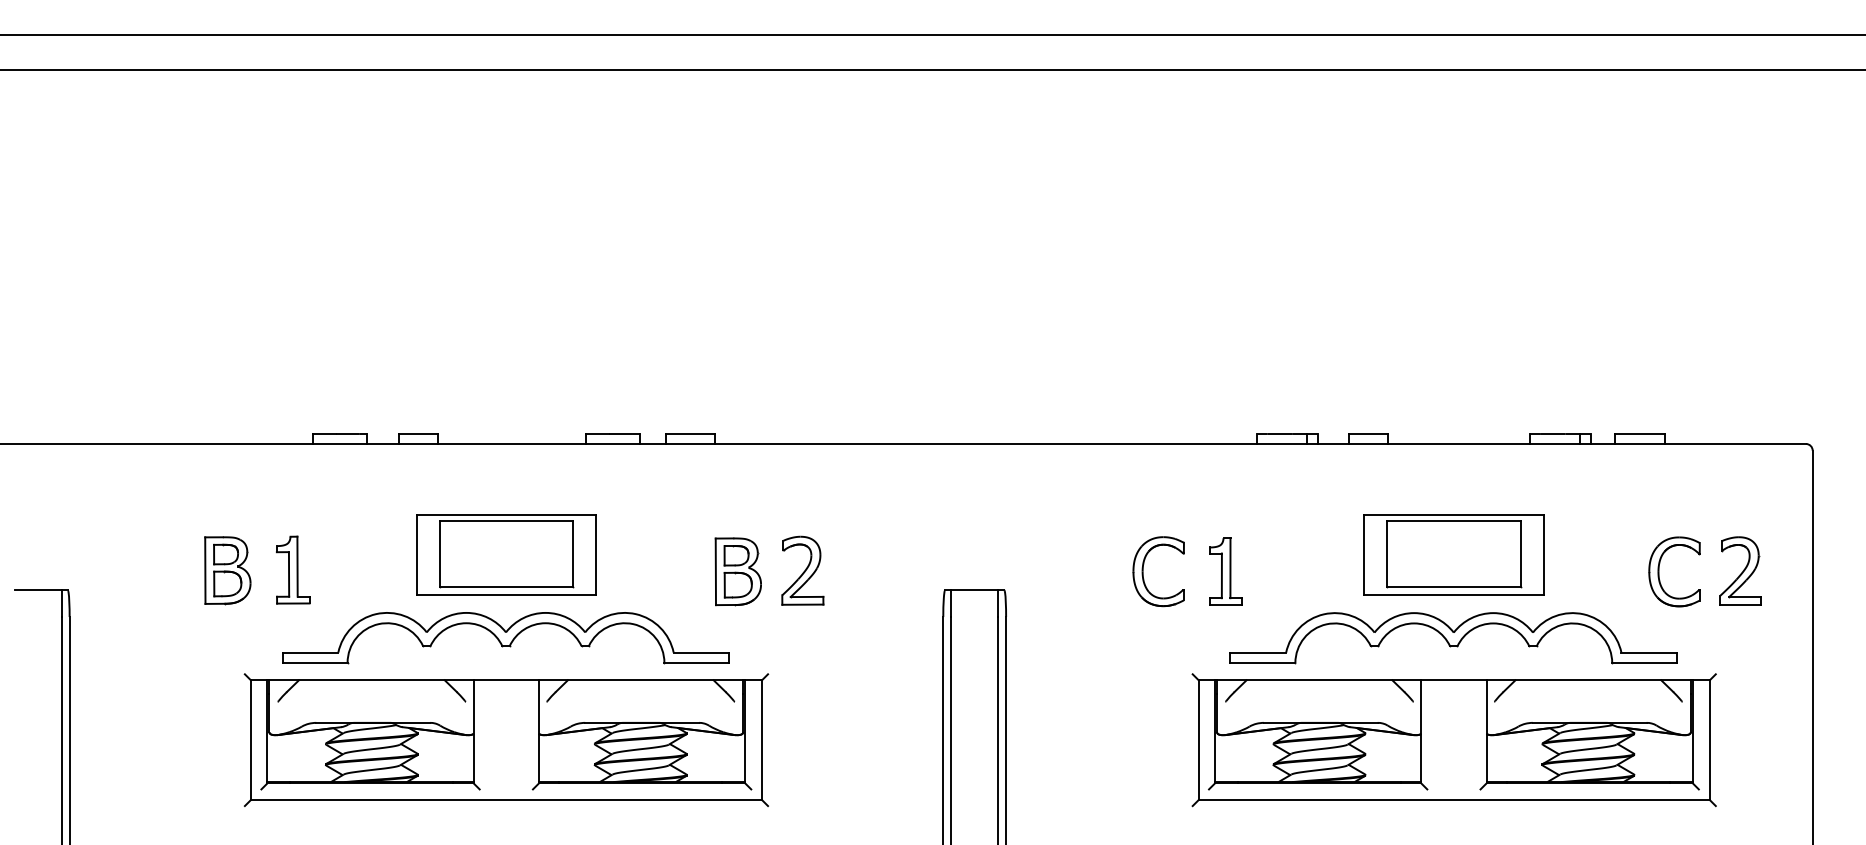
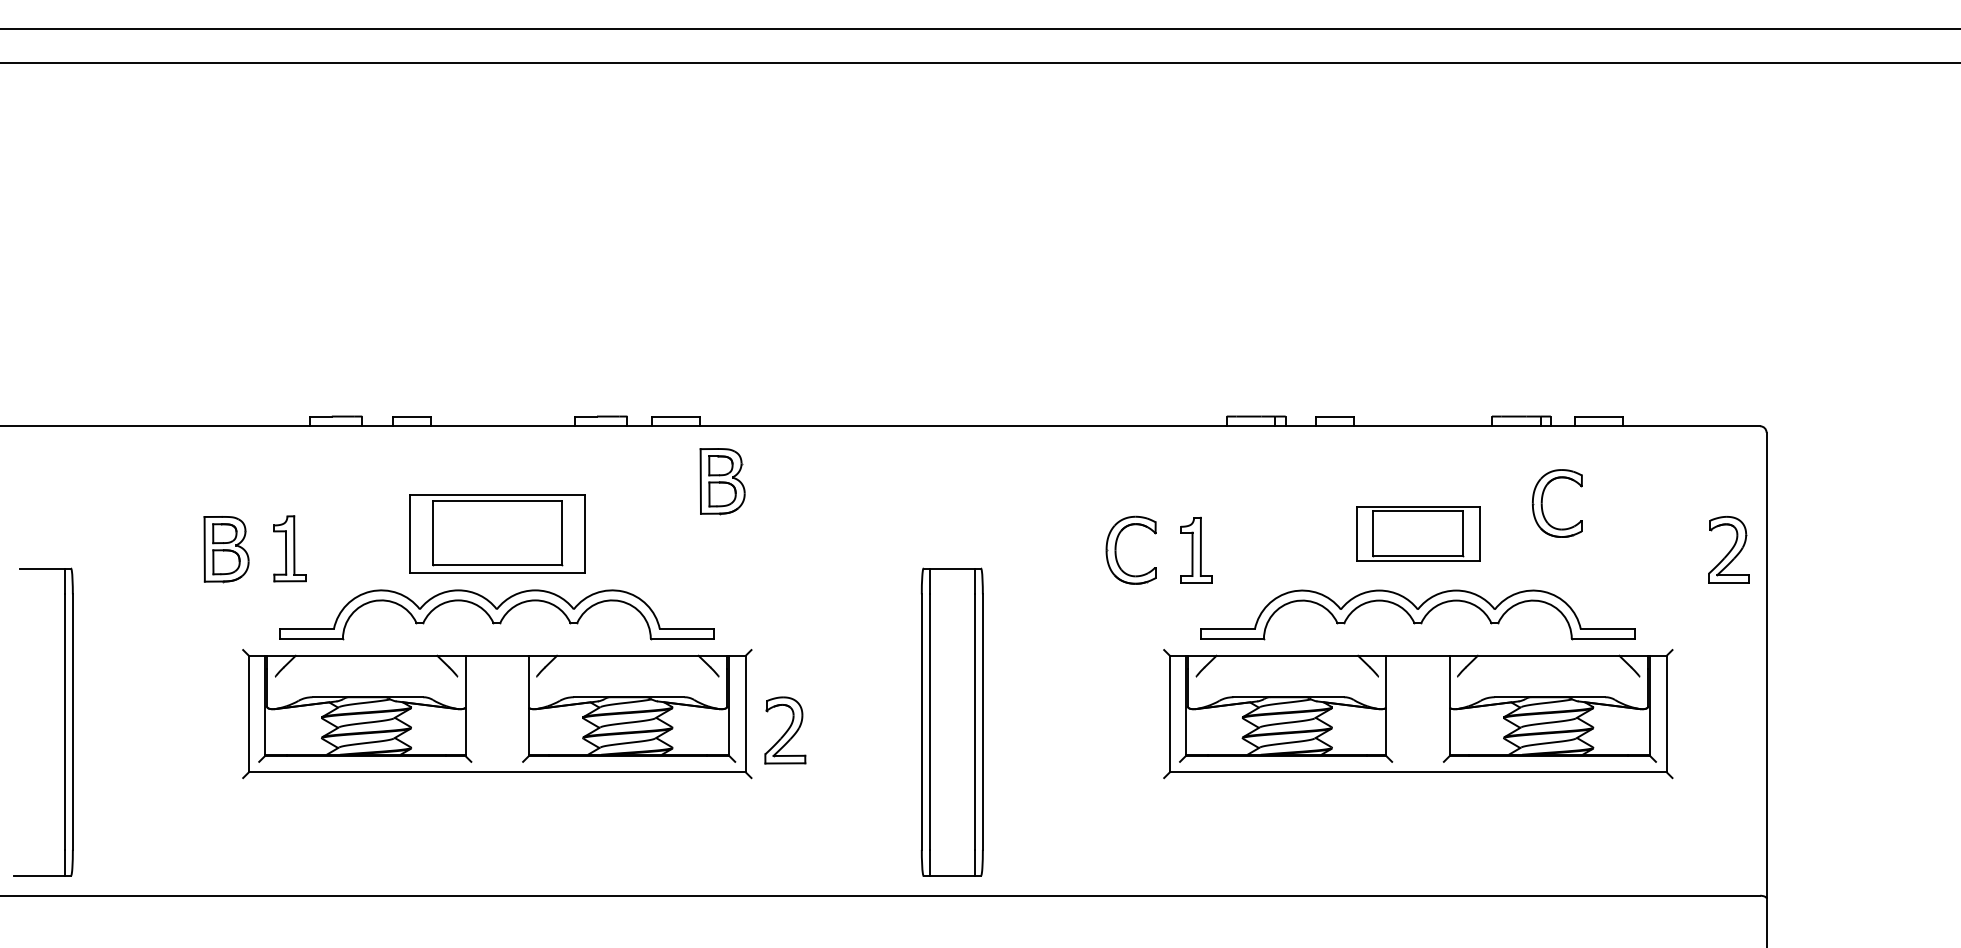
part: (1454, 554) -> (1418, 533), size x0.7
part: (803, 570) -> (785, 730), moved
part: (1740, 570) -> (1728, 549), moved
part: (738, 571) -> (722, 481), moved
part: (1659, 571) -> (1542, 503), moved

